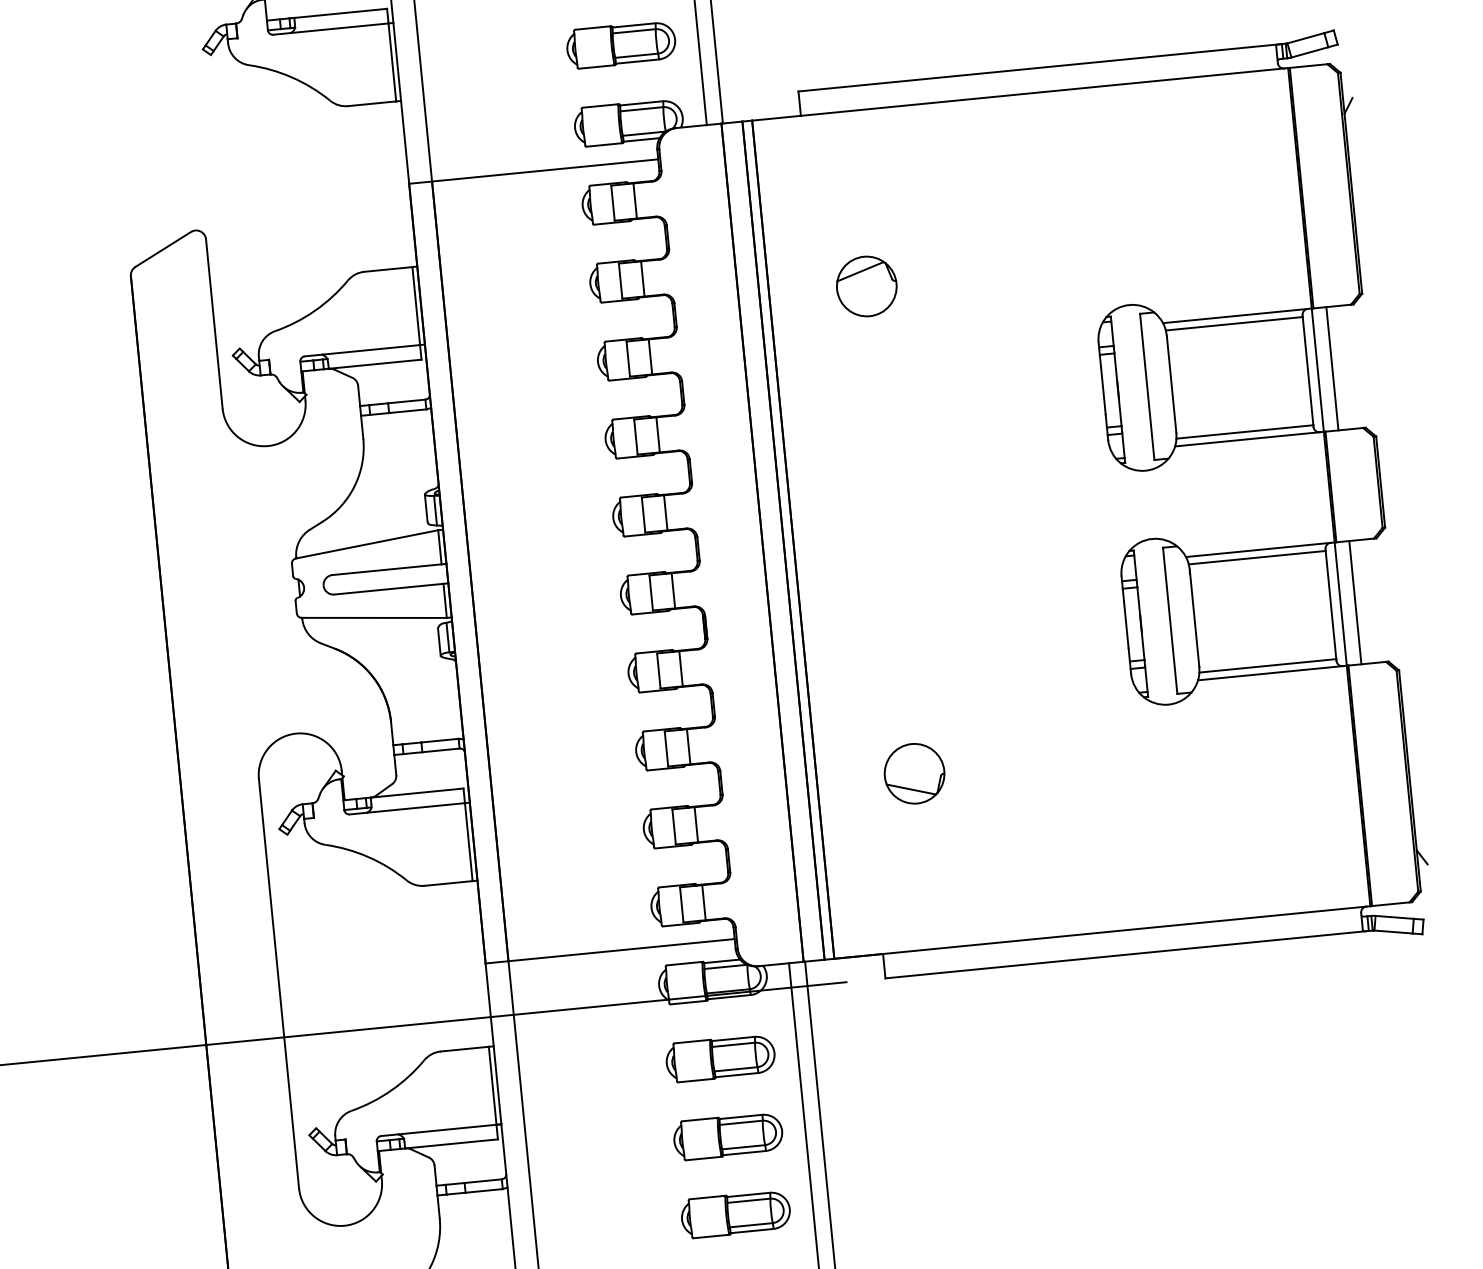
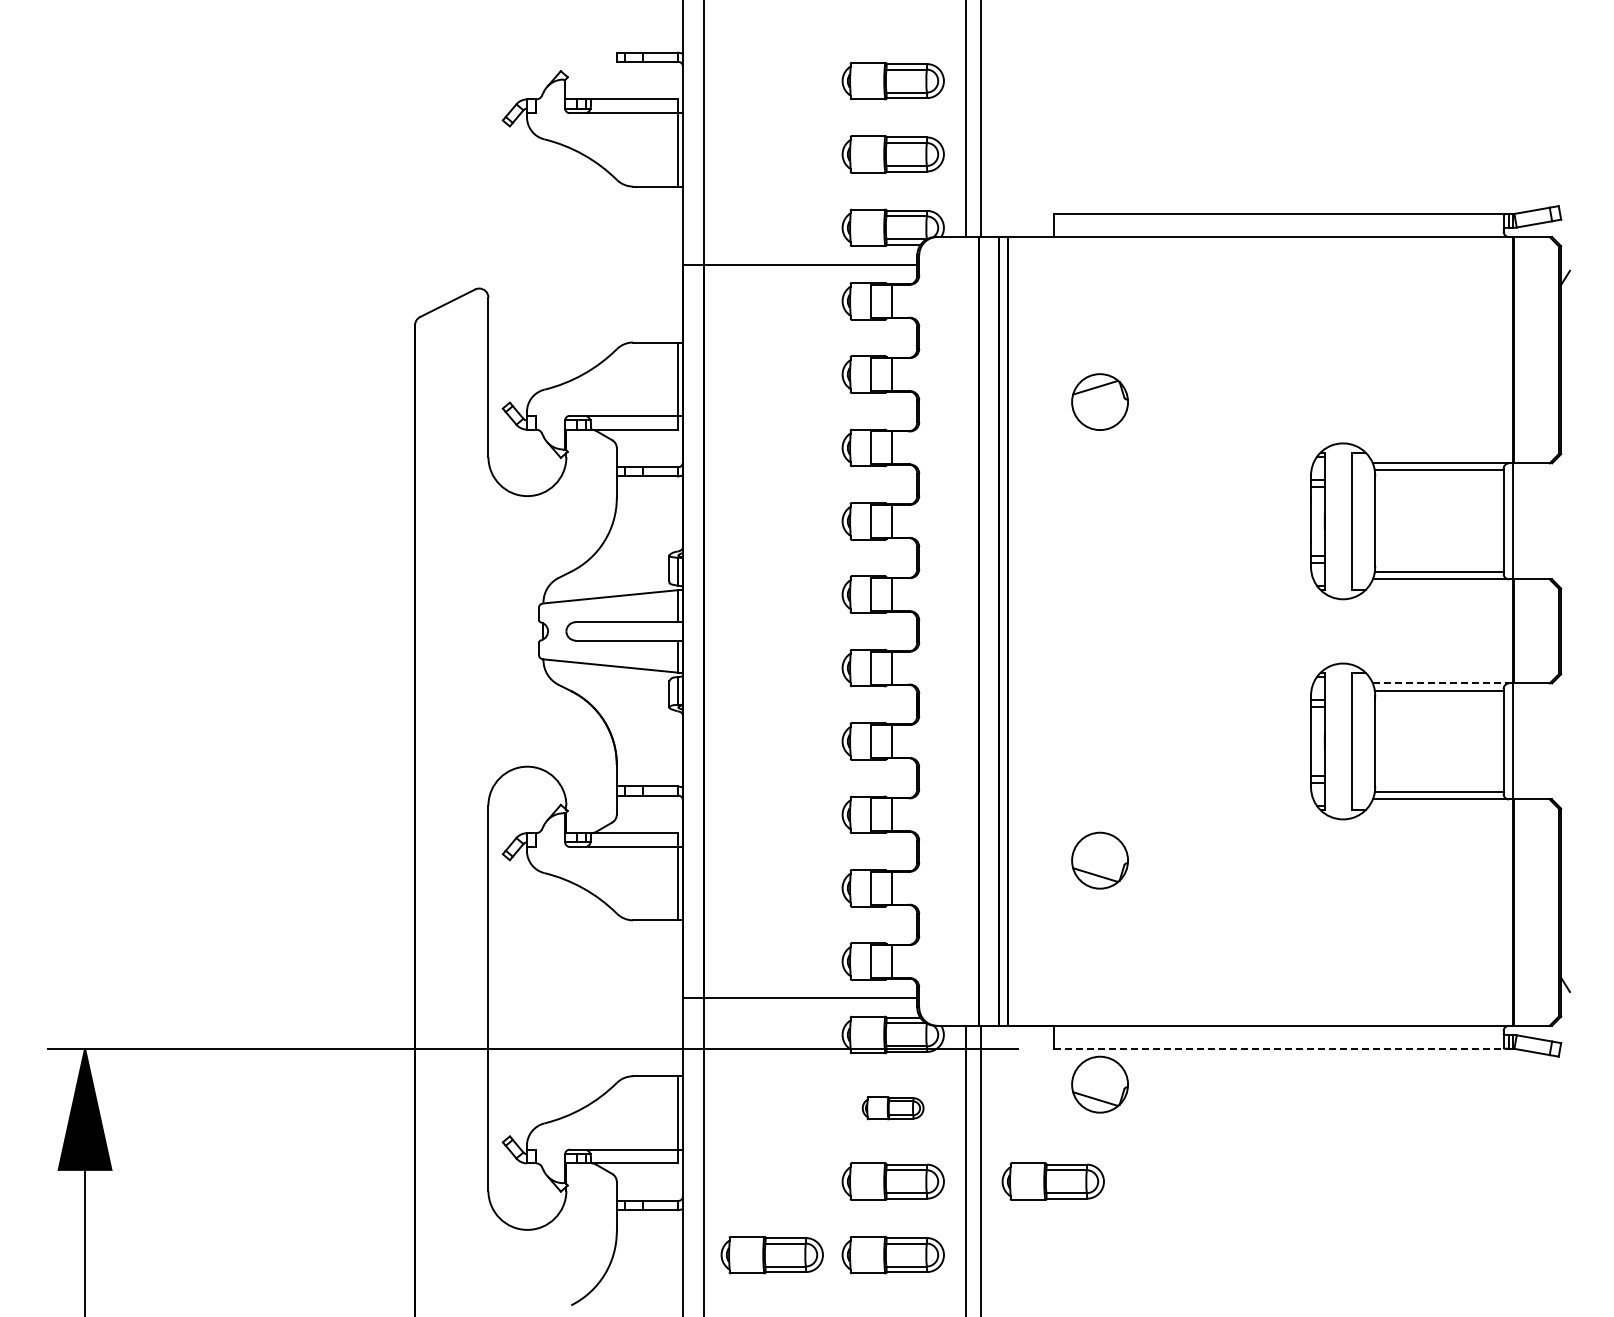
line: (1332, 368) -> (1526, 521), removed
line: (1258, 549) -> (1441, 683), solid -> dashed
line: (1355, 602) -> (1526, 741), removed
line: (1128, 954) -> (1282, 1048), solid -> dashed
part: (937, 1011) -> (1099, 1084), added
part: (719, 1058) -> (892, 1108), size x0.6
part: (897, 1119) -> (1052, 1181), added
part: (606, 1227) -> (771, 1255), added

